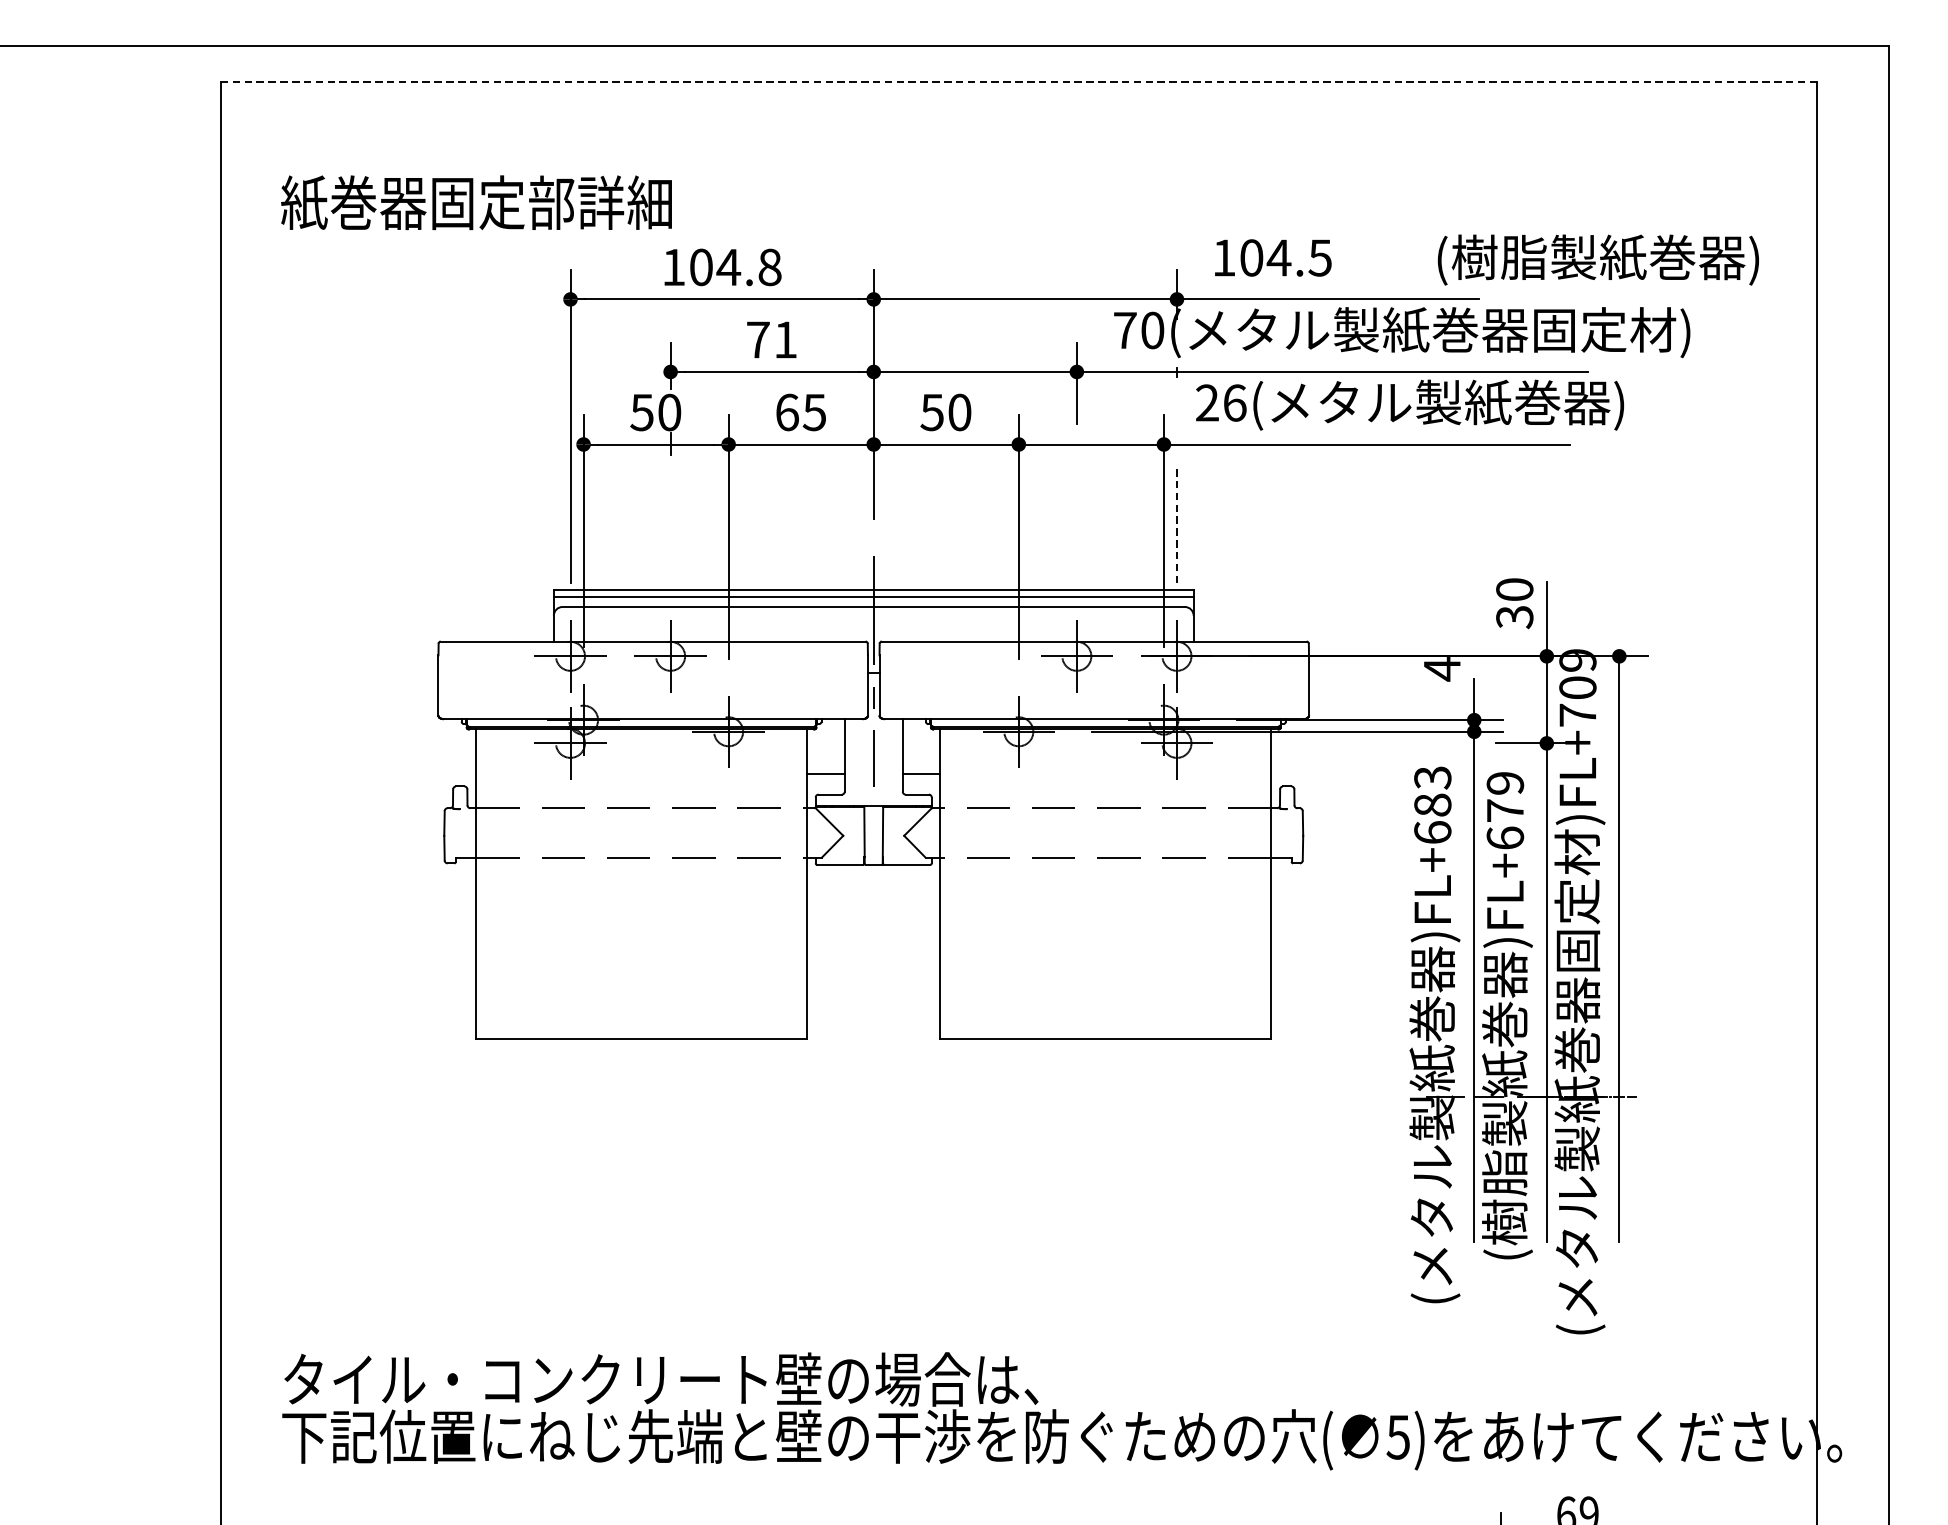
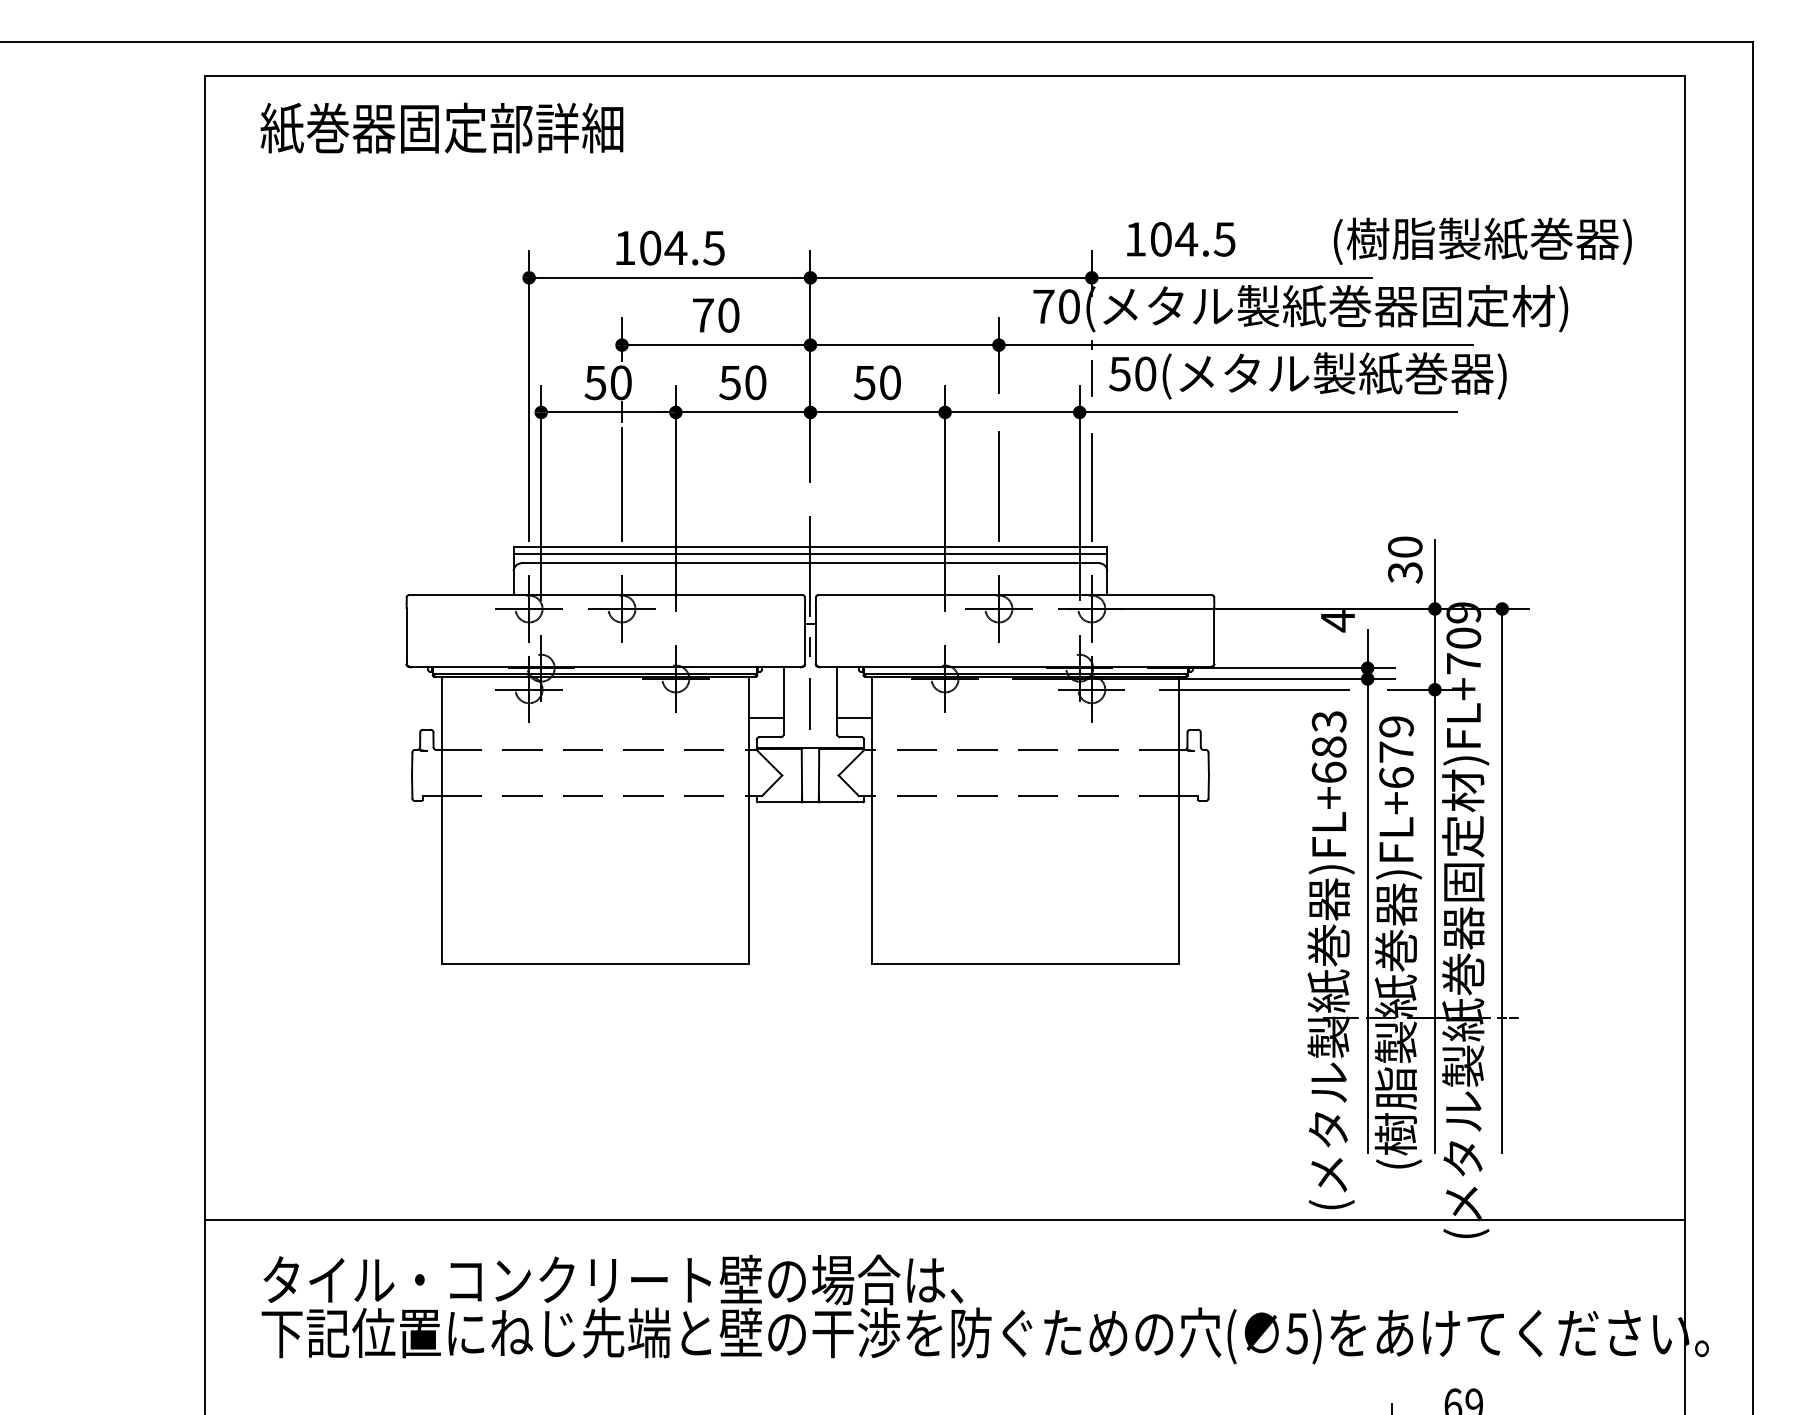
line: (1019, 81) -> (945, 75), dashed -> solid
text: (476, 202) -> (441, 127), moved
text: (769, 266) -> (713, 247), 104.8 -> 104.5
text: (785, 340) -> (728, 315), 71 -> 70
text: (1220, 402) -> (1132, 373), 26( -> 50(
line: (1176, 407) -> (1091, 378), added
text: (800, 412) -> (742, 382), 65 -> 50
line: (671, 522) -> (622, 484), added
line: (1076, 524) -> (998, 486), added
line: (1176, 525) -> (1091, 487), dashed -> solid
line: (1352, 743) -> (1254, 689), added
line: (1018, 1315) -> (944, 1220), added

